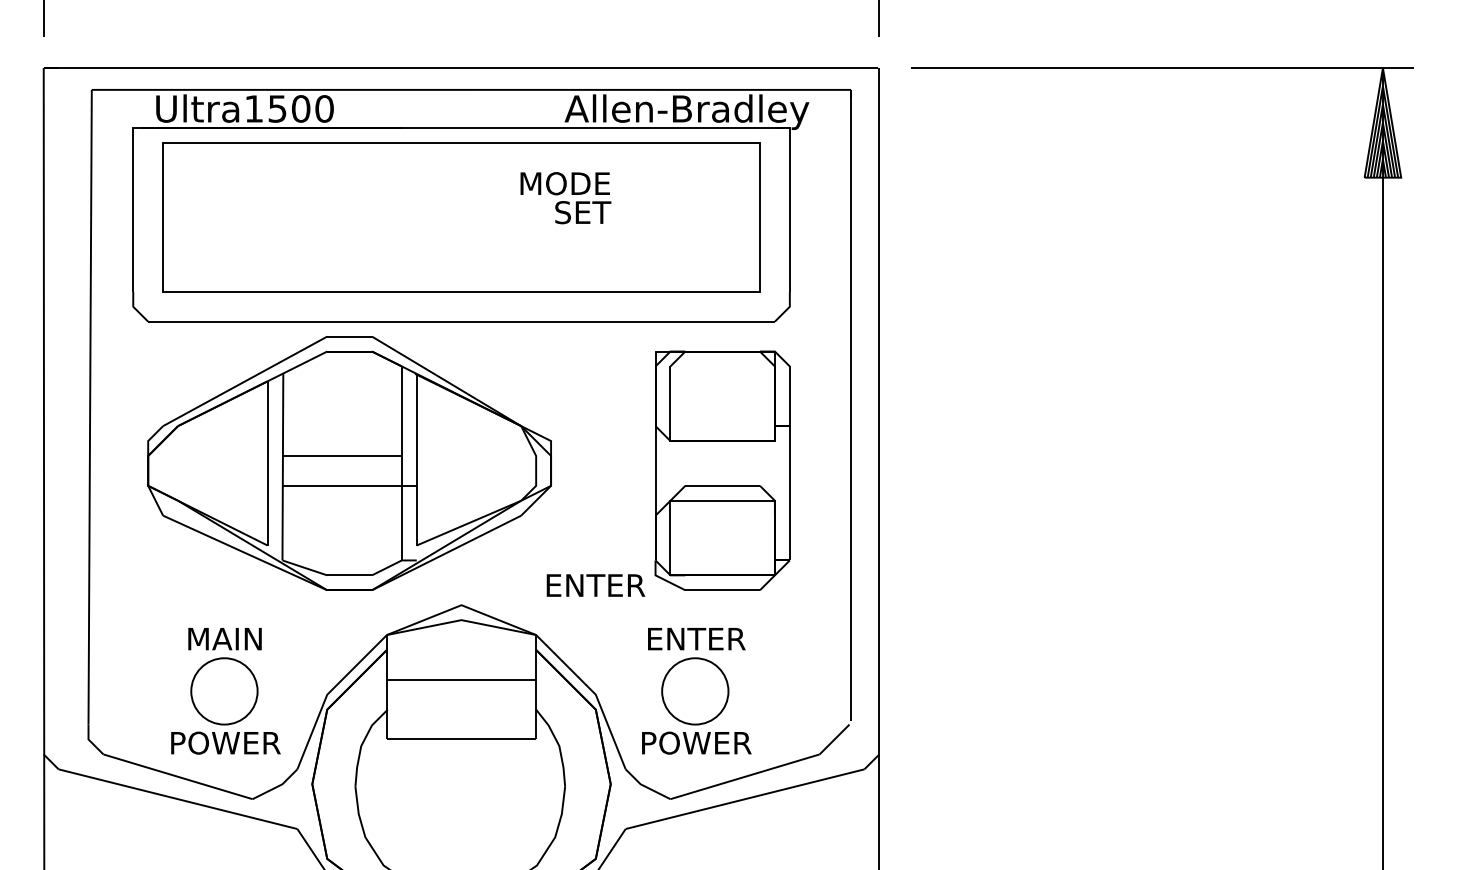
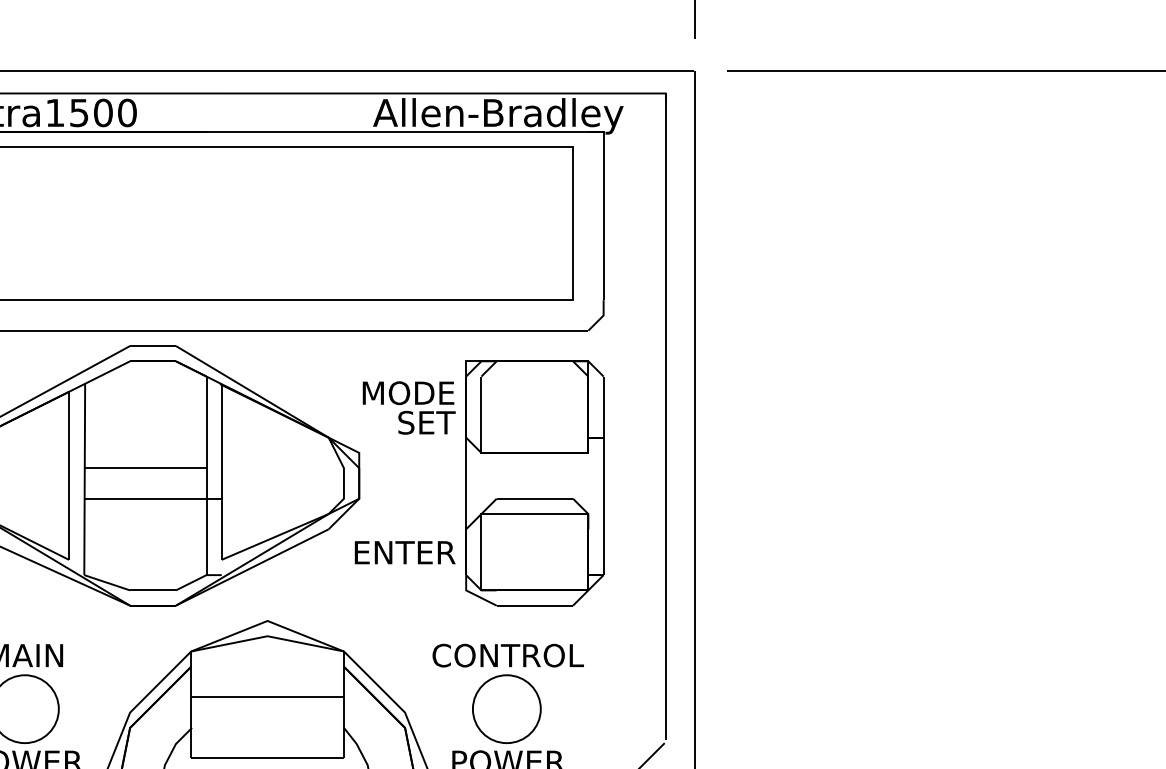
text: (565, 198) -> (408, 408), moved
text: (595, 585) -> (404, 552), moved
text: (696, 638) -> (508, 655), ENTER -> CONTROL

